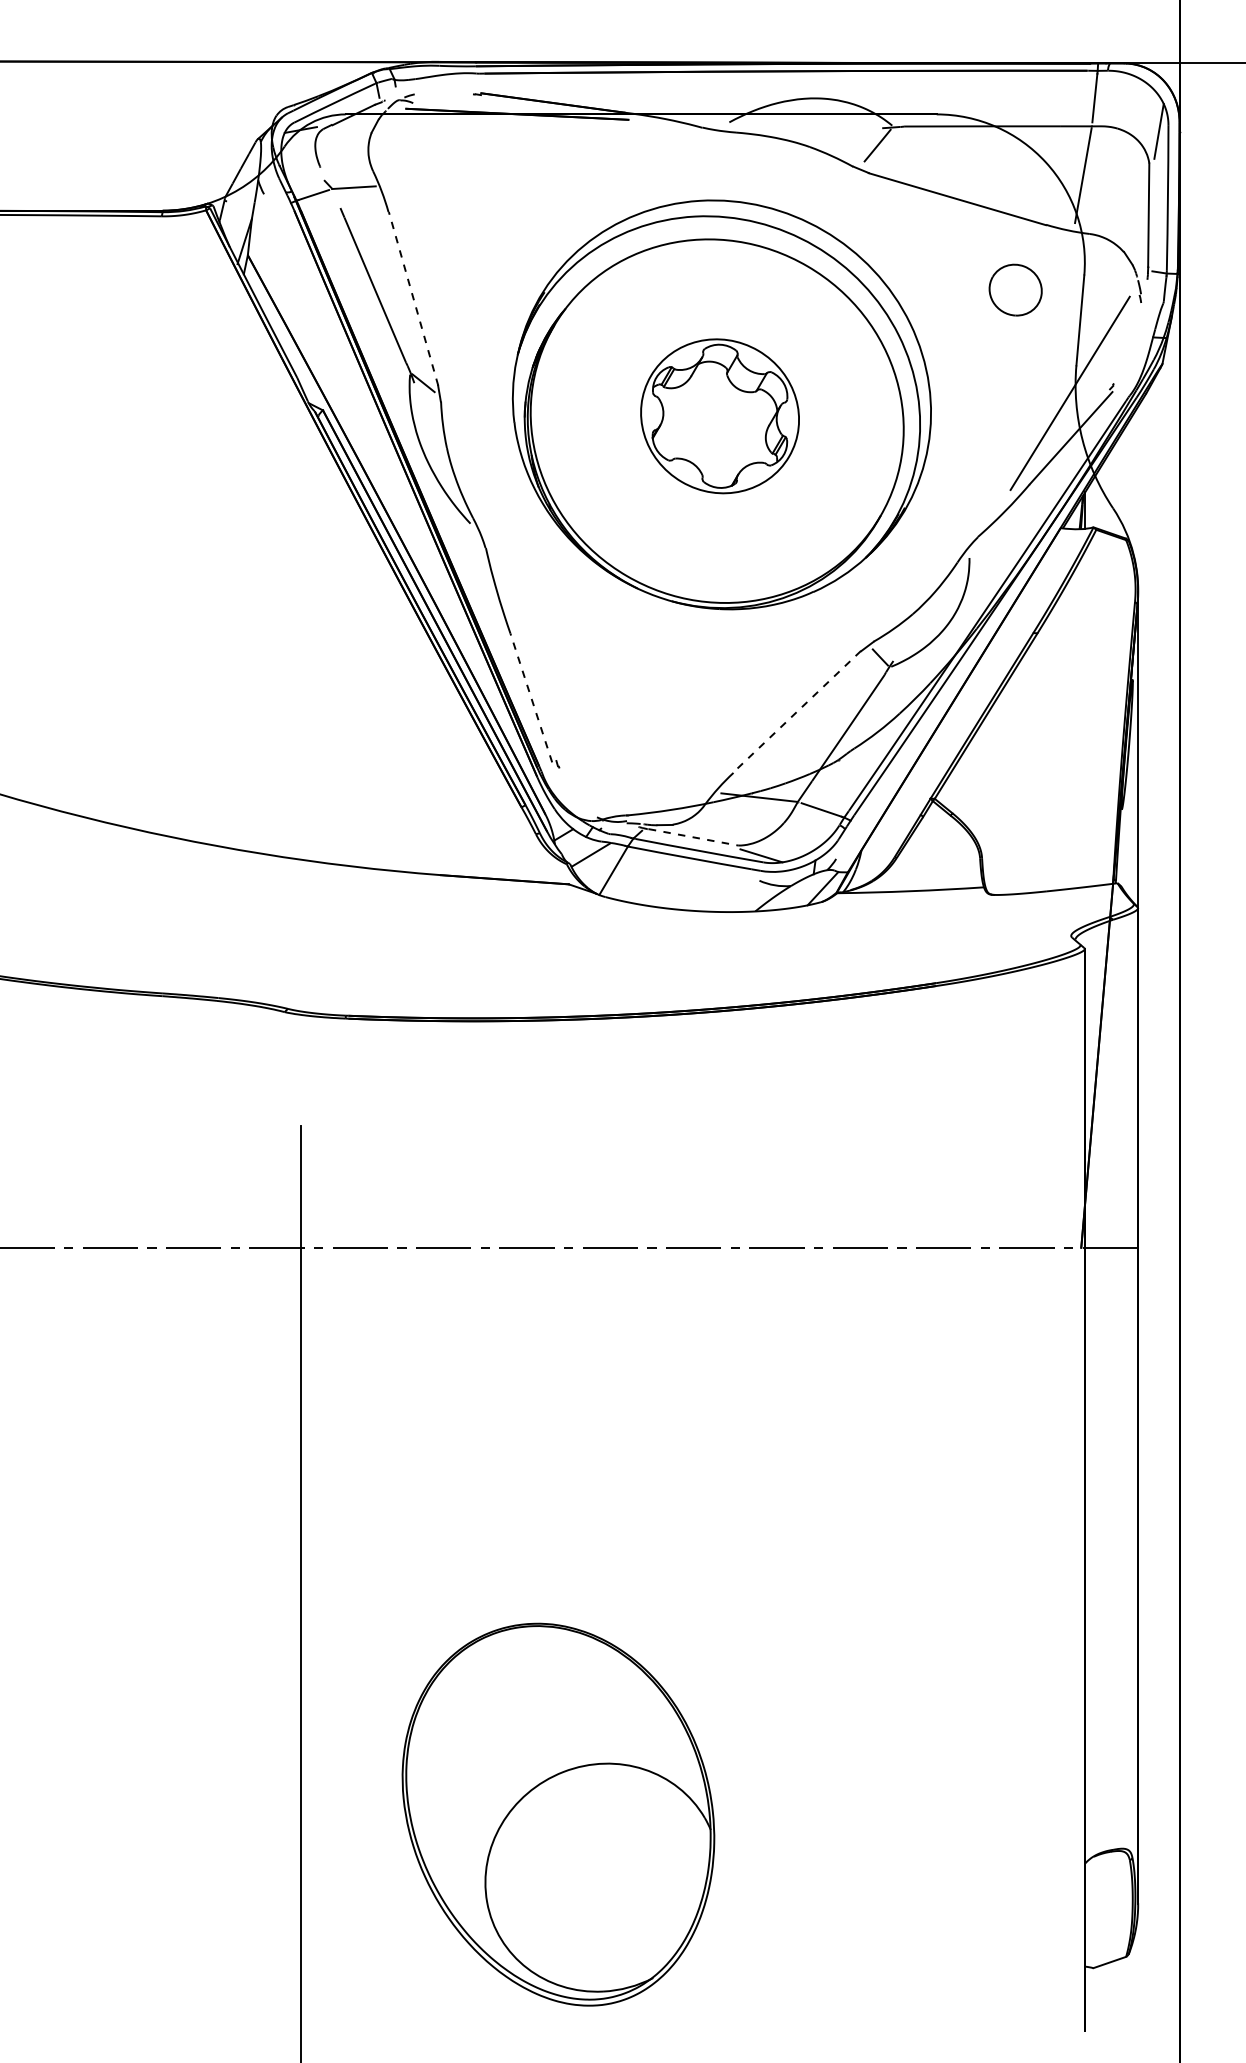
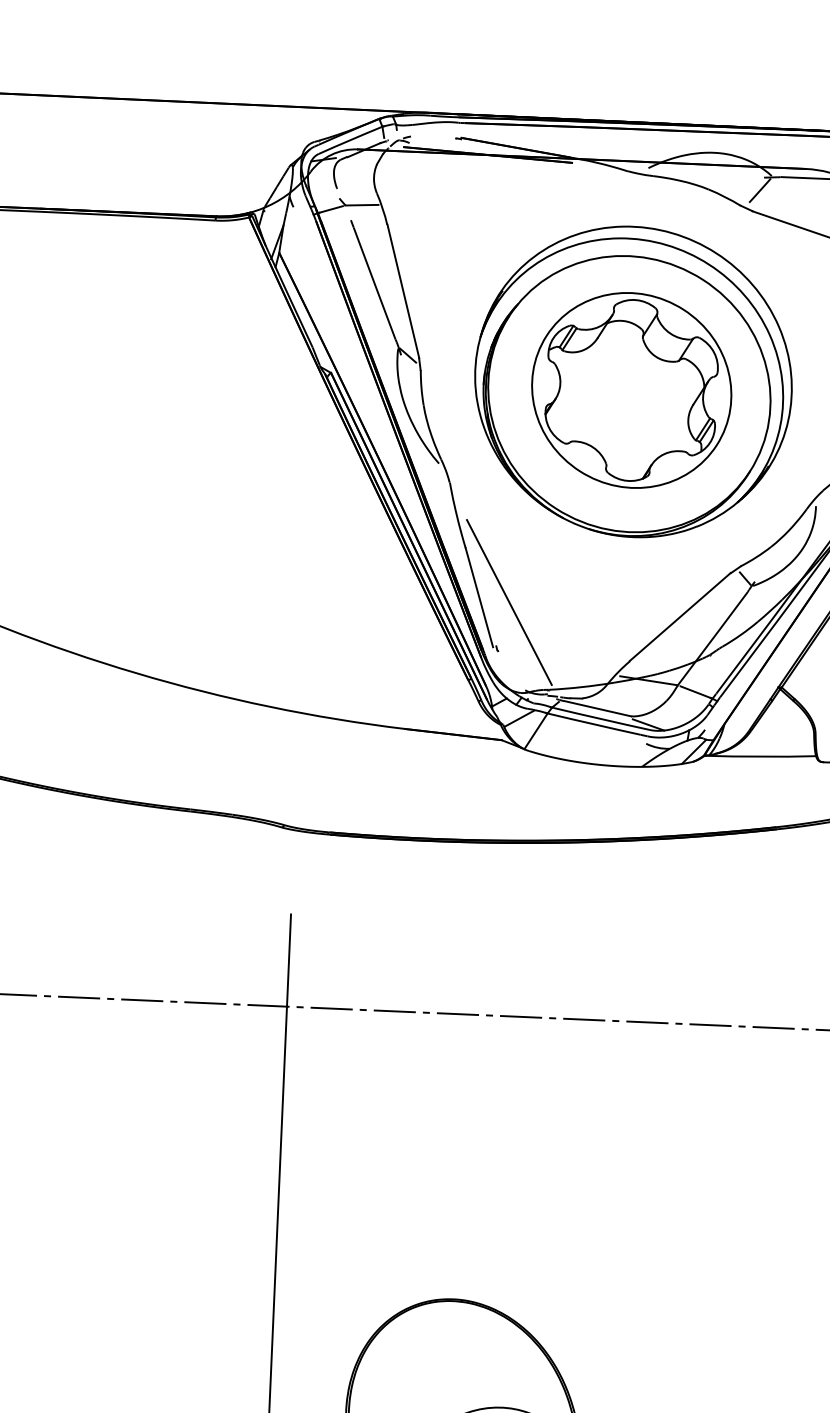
line: (413, 298) -> (403, 291), dashed -> solid
part: (719, 416) -> (631, 390), size x1.67
line: (531, 698) -> (479, 598), dashed -> solid
line: (570, 702) -> (508, 602), added
line: (796, 712) -> (679, 617), dashed -> solid
line: (693, 837) -> (597, 708), dashed -> solid

